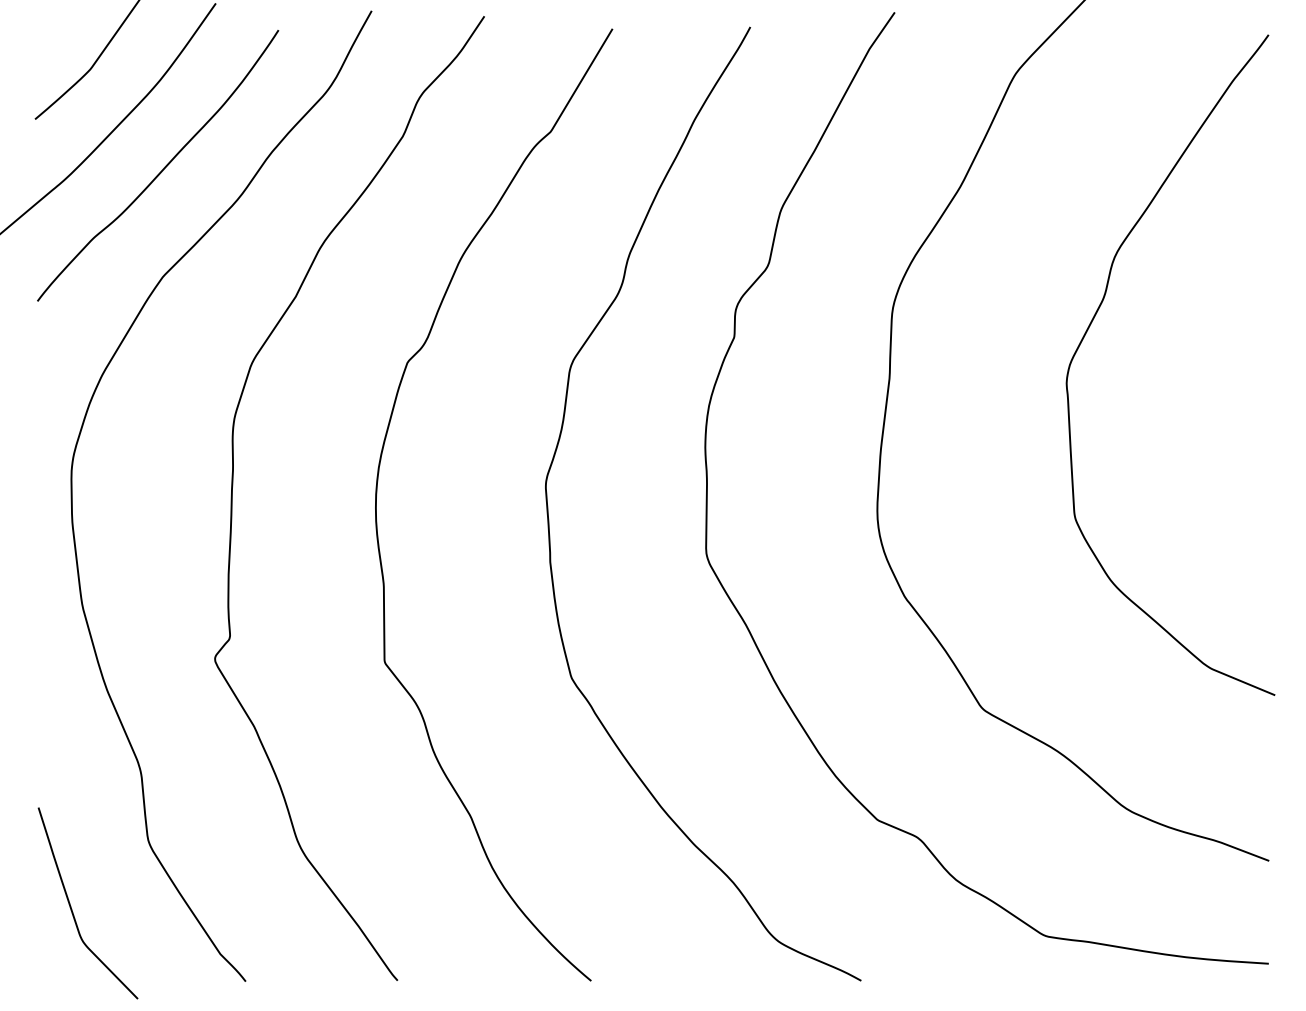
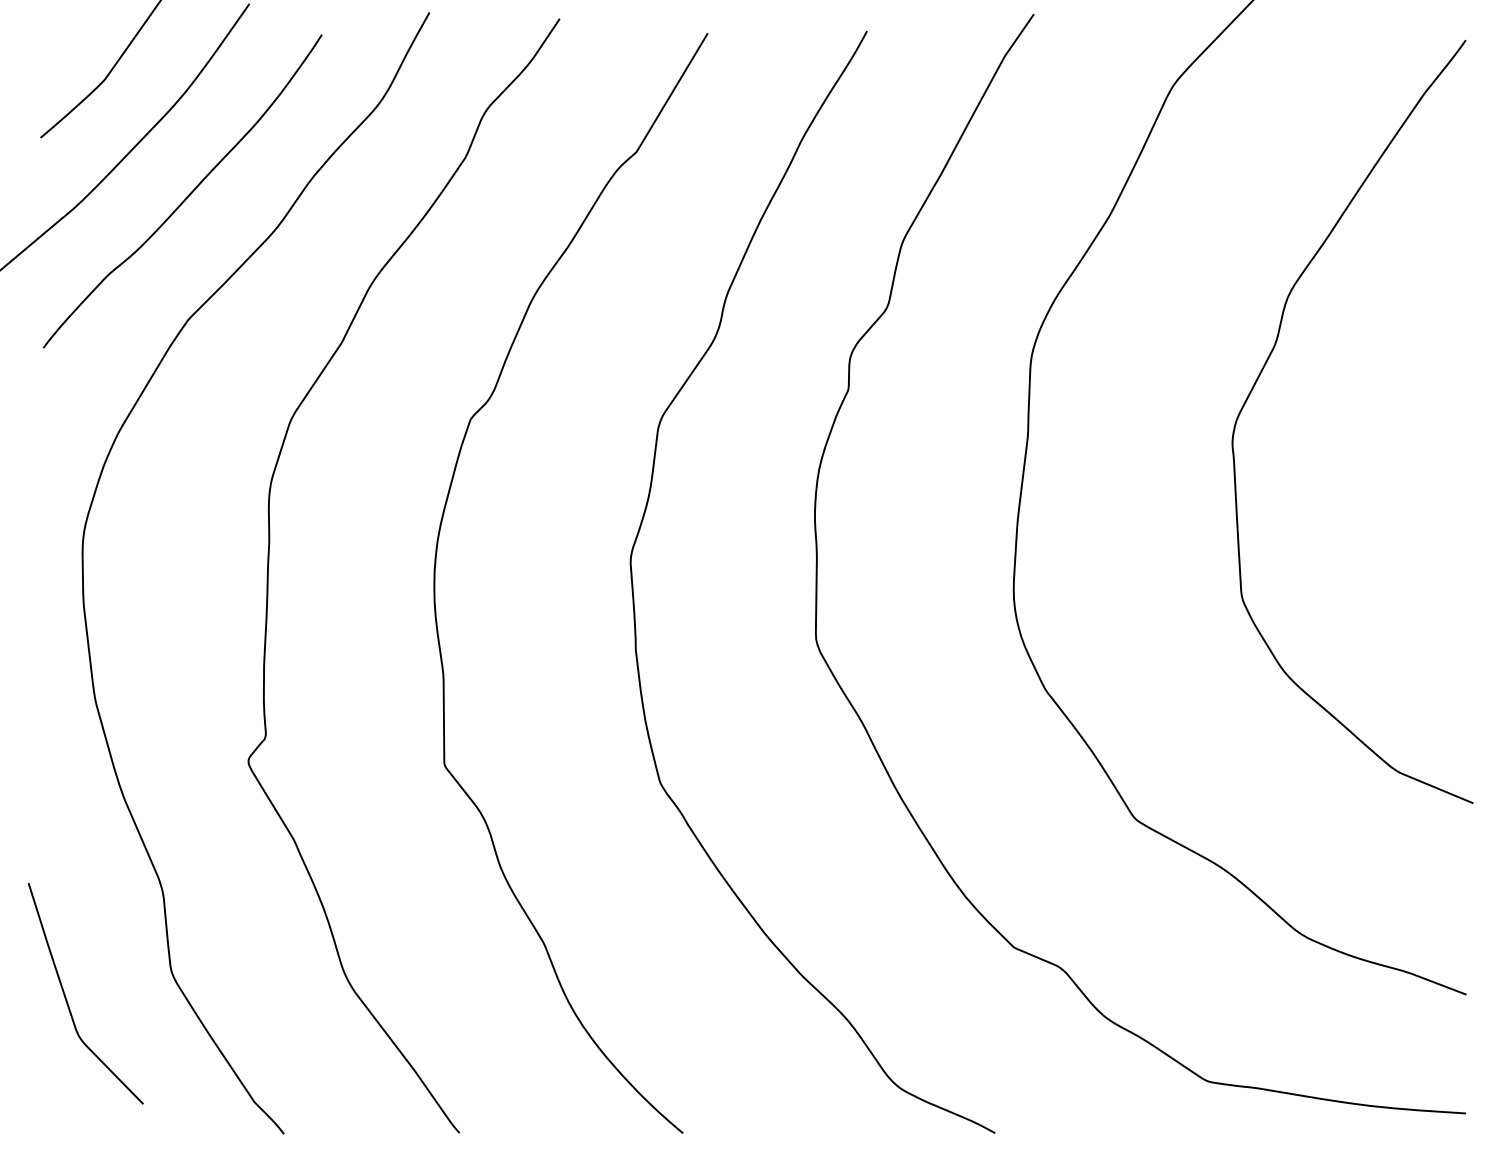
curve: (72, 909) -> (67, 1000), moved

